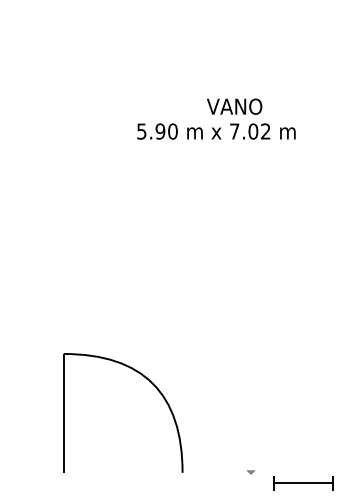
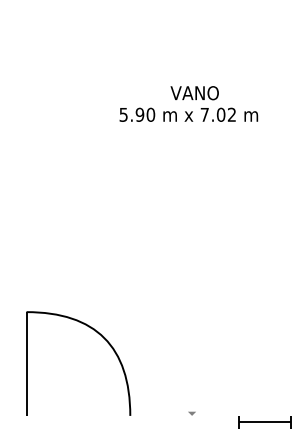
text: (234, 107) -> (194, 93), moved
part: (146, 379) -> (98, 334), moved
part: (250, 472) -> (191, 413), moved

